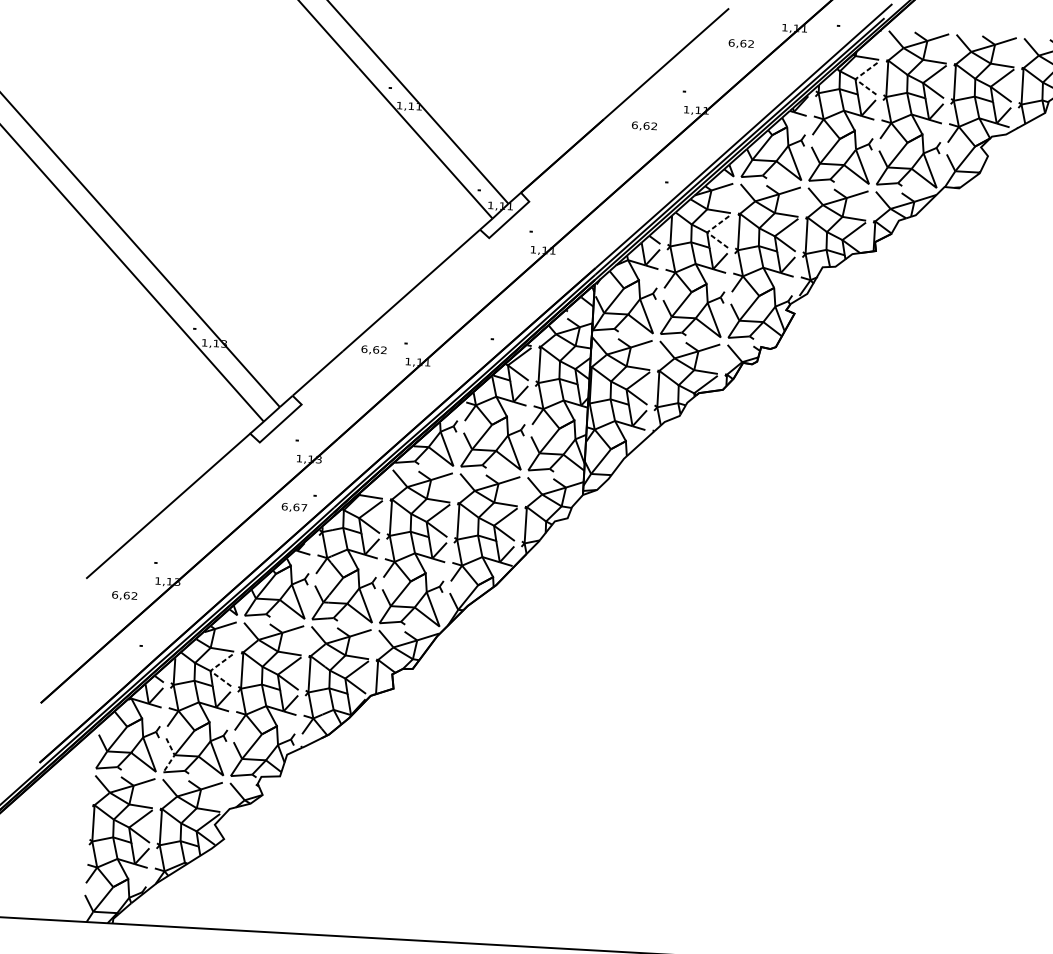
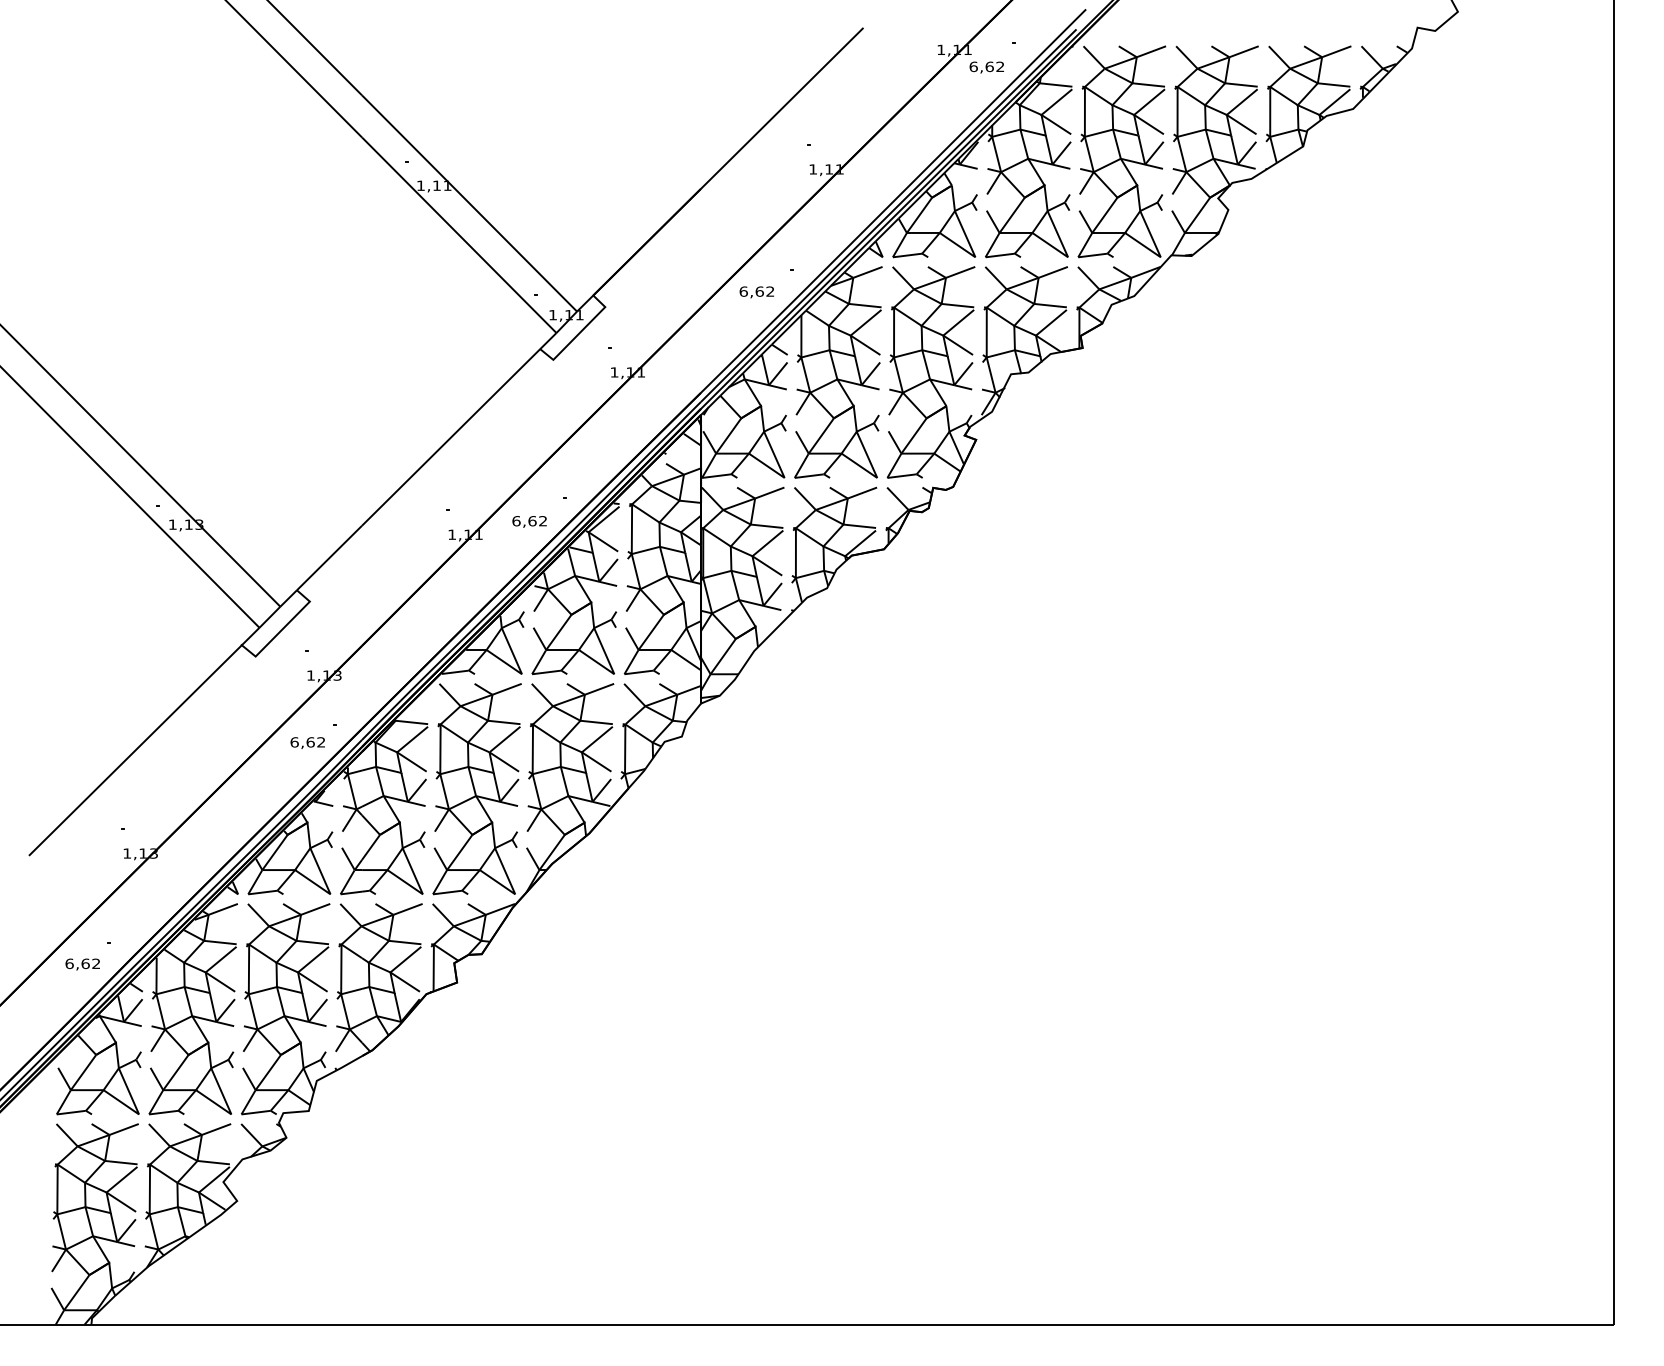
text: (741, 43) -> (986, 67), moved
line: (857, 78) -> (1043, 113), dashed -> solid
text: (644, 126) -> (756, 292), moved
line: (708, 231) -> (852, 334), dashed -> solid
text: (373, 349) -> (529, 521), moved
text: (304, 507) -> (321, 742), 6,67 -> 6,62
text: (124, 595) -> (82, 964), moved
line: (211, 670) -> (207, 971), dashed -> solid
line: (174, 756) -> (162, 1091), dashed -> solid

